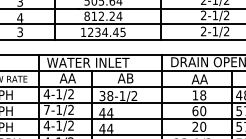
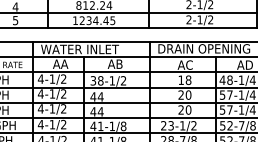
text: (20, 31) -> (15, 19), 3 -> 5
text: (203, 78) -> (188, 64), AA -> AC
text: (46, 109) -> (40, 93), 7-1/2 -> 4-1/2
text: (195, 110) -> (181, 94), 60 -> 20

